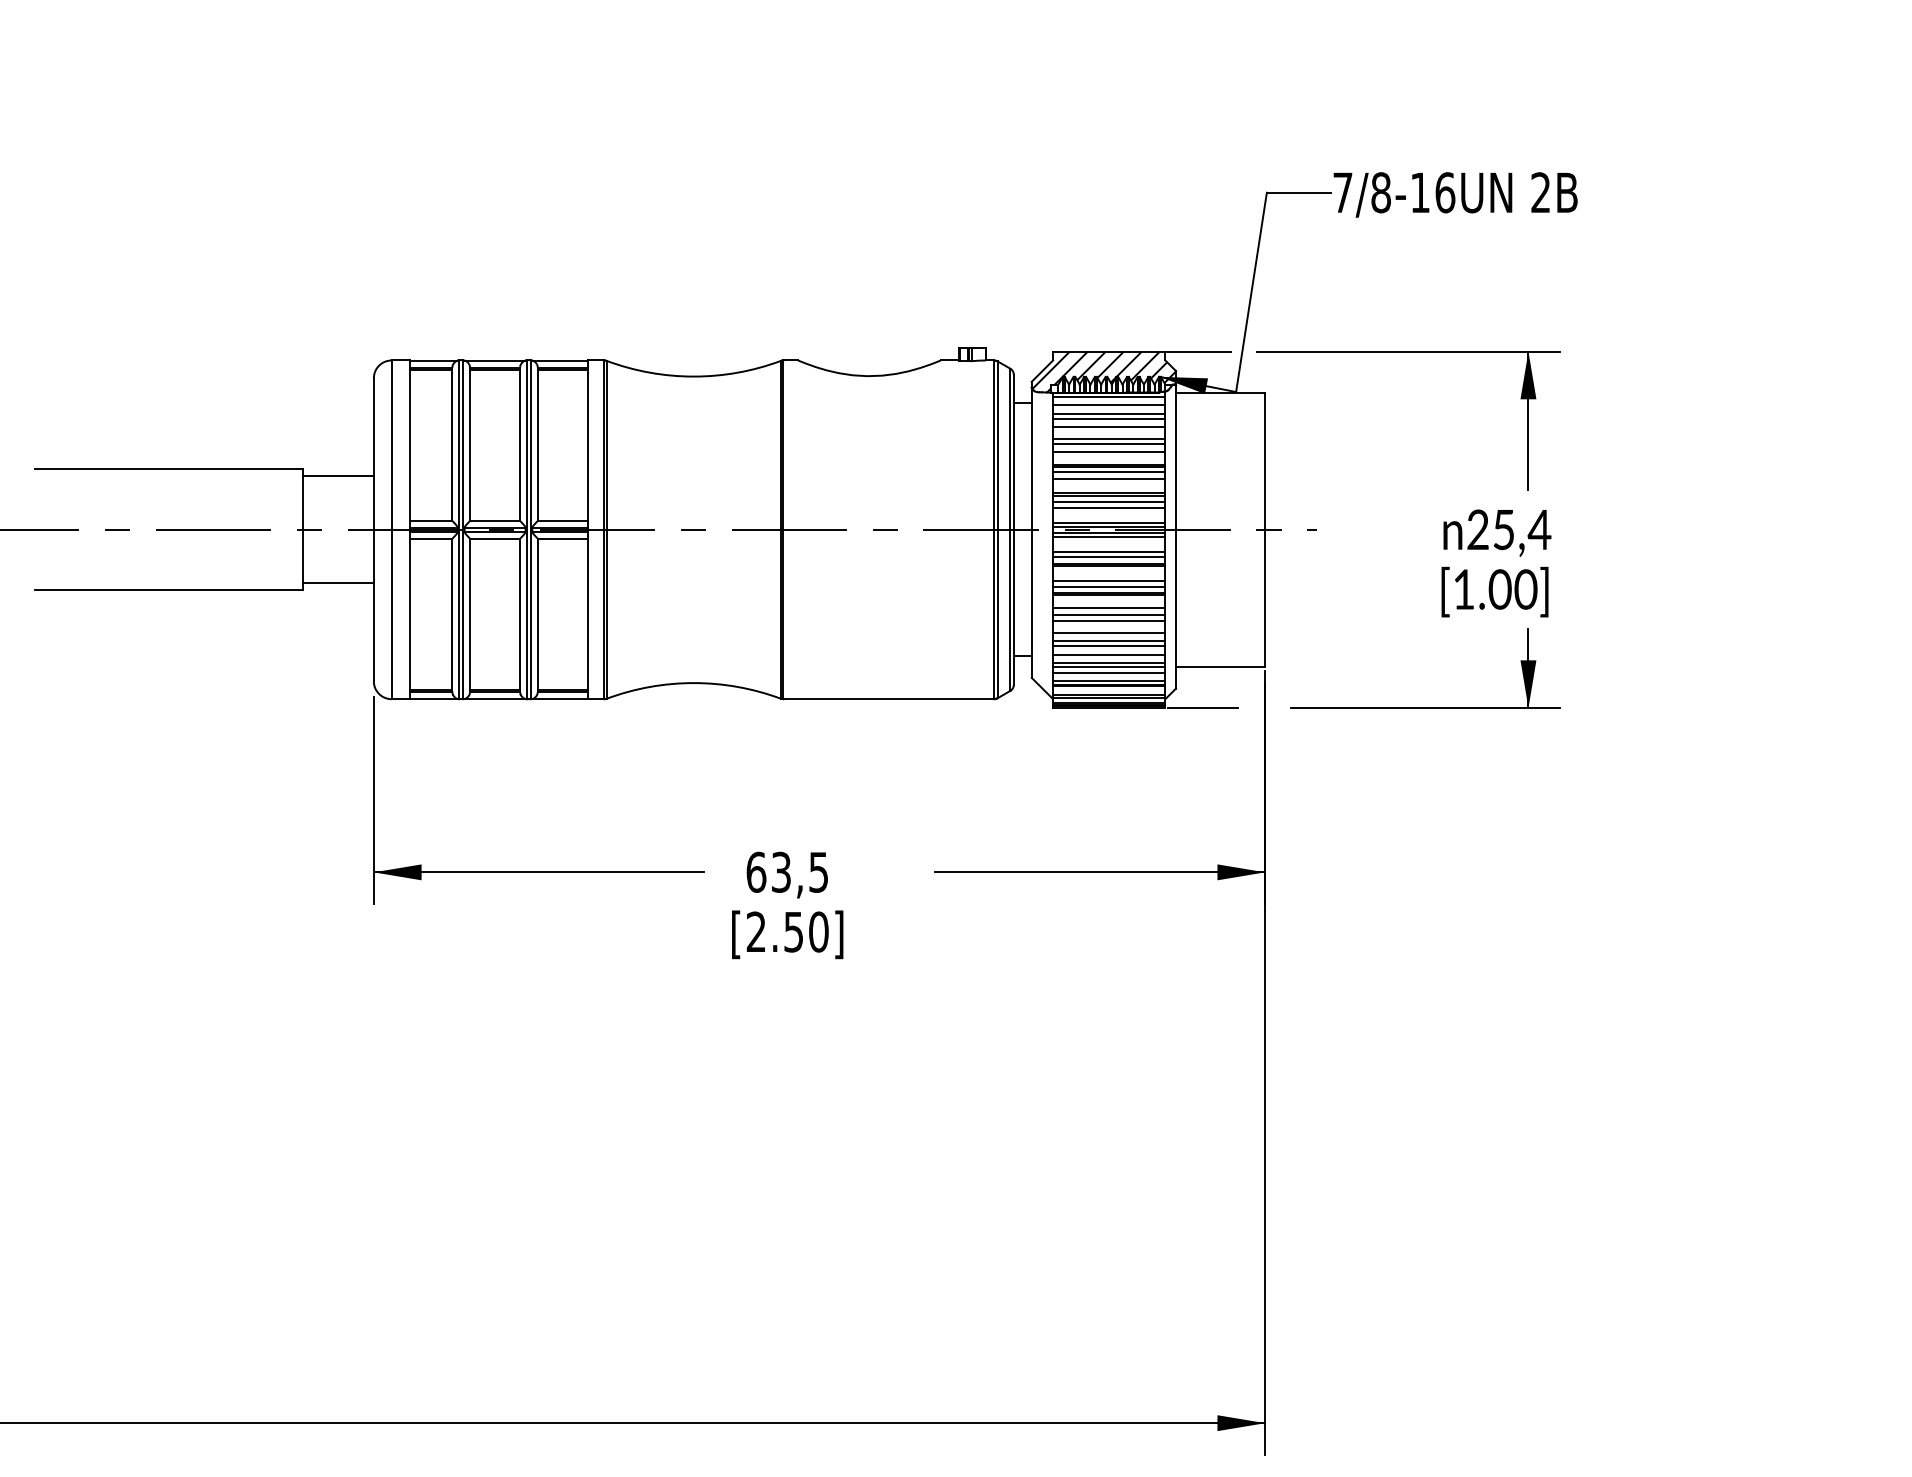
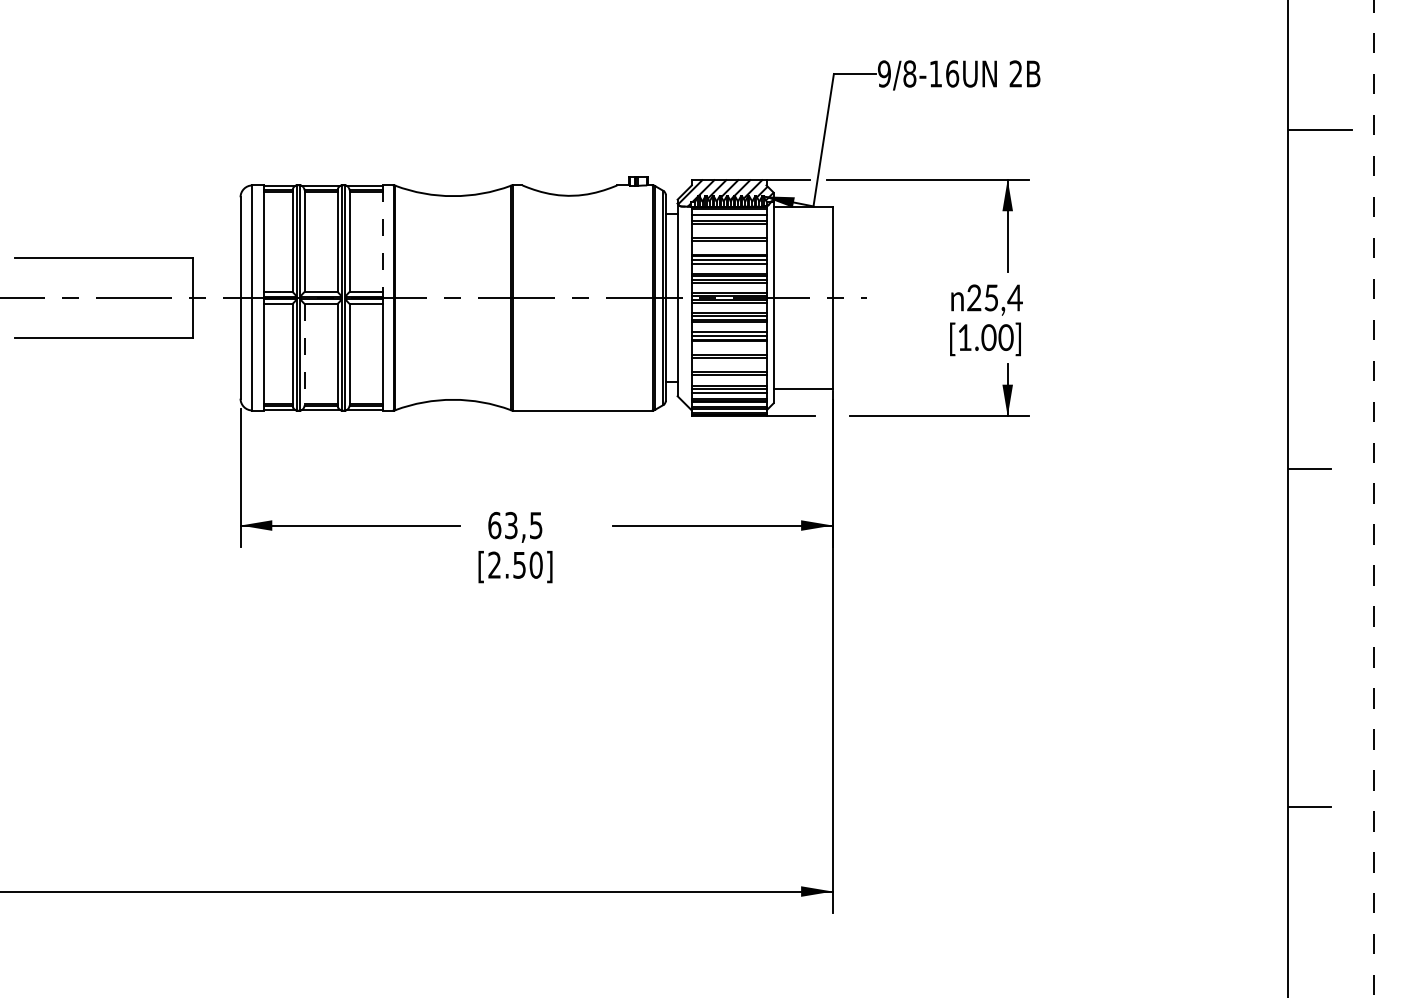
text: (1341, 192) -> (883, 73), 7/8-16UN -> 9/8-16UN
line: (1108, 426) -> (728, 229), removed
line: (587, 444) -> (382, 241), solid -> dashed
line: (1108, 450) -> (728, 245), removed
line: (337, 476) -> (216, 262), removed
line: (337, 583) -> (216, 333), removed
line: (1108, 607) -> (728, 349), removed
line: (470, 614) -> (304, 354), solid -> dashed
line: (1108, 632) -> (728, 366), removed
line: (1108, 654) -> (728, 380), removed

